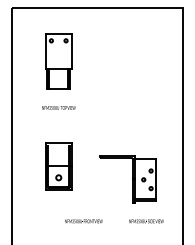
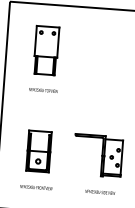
part: (58, 166) -> (38, 151), moved
text: (83, 221) -> (36, 187), moved
text: (146, 221) -> (100, 192), moved

